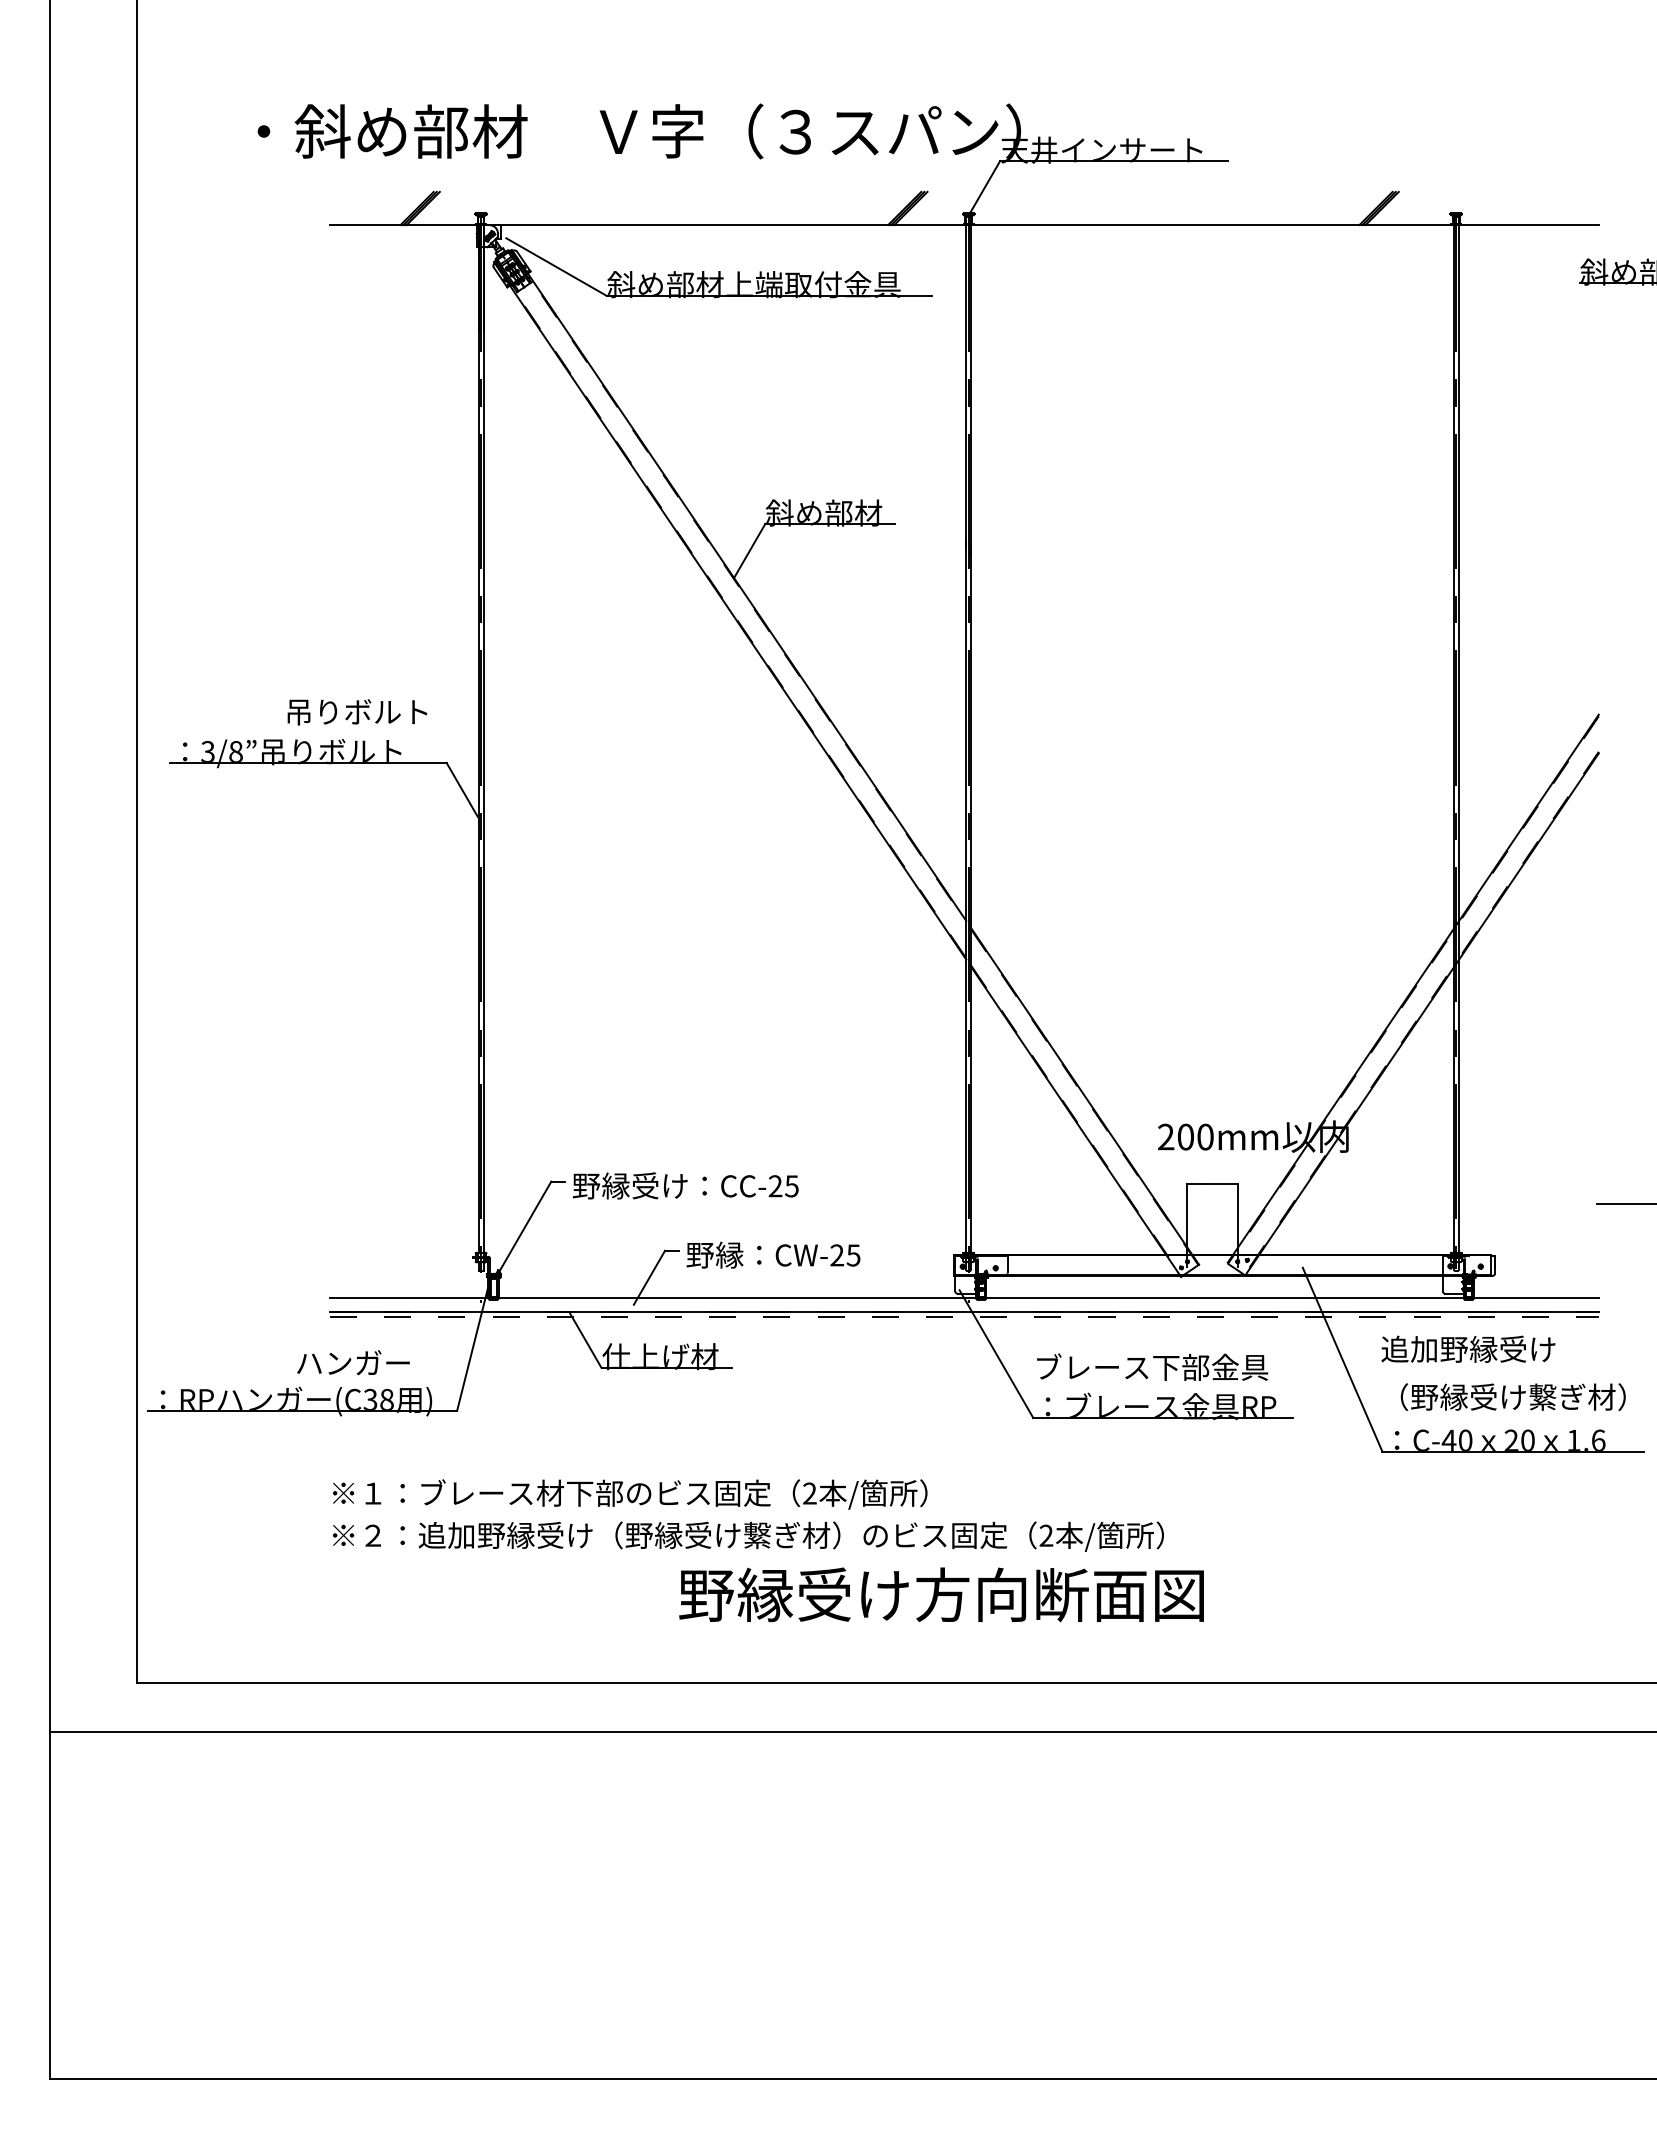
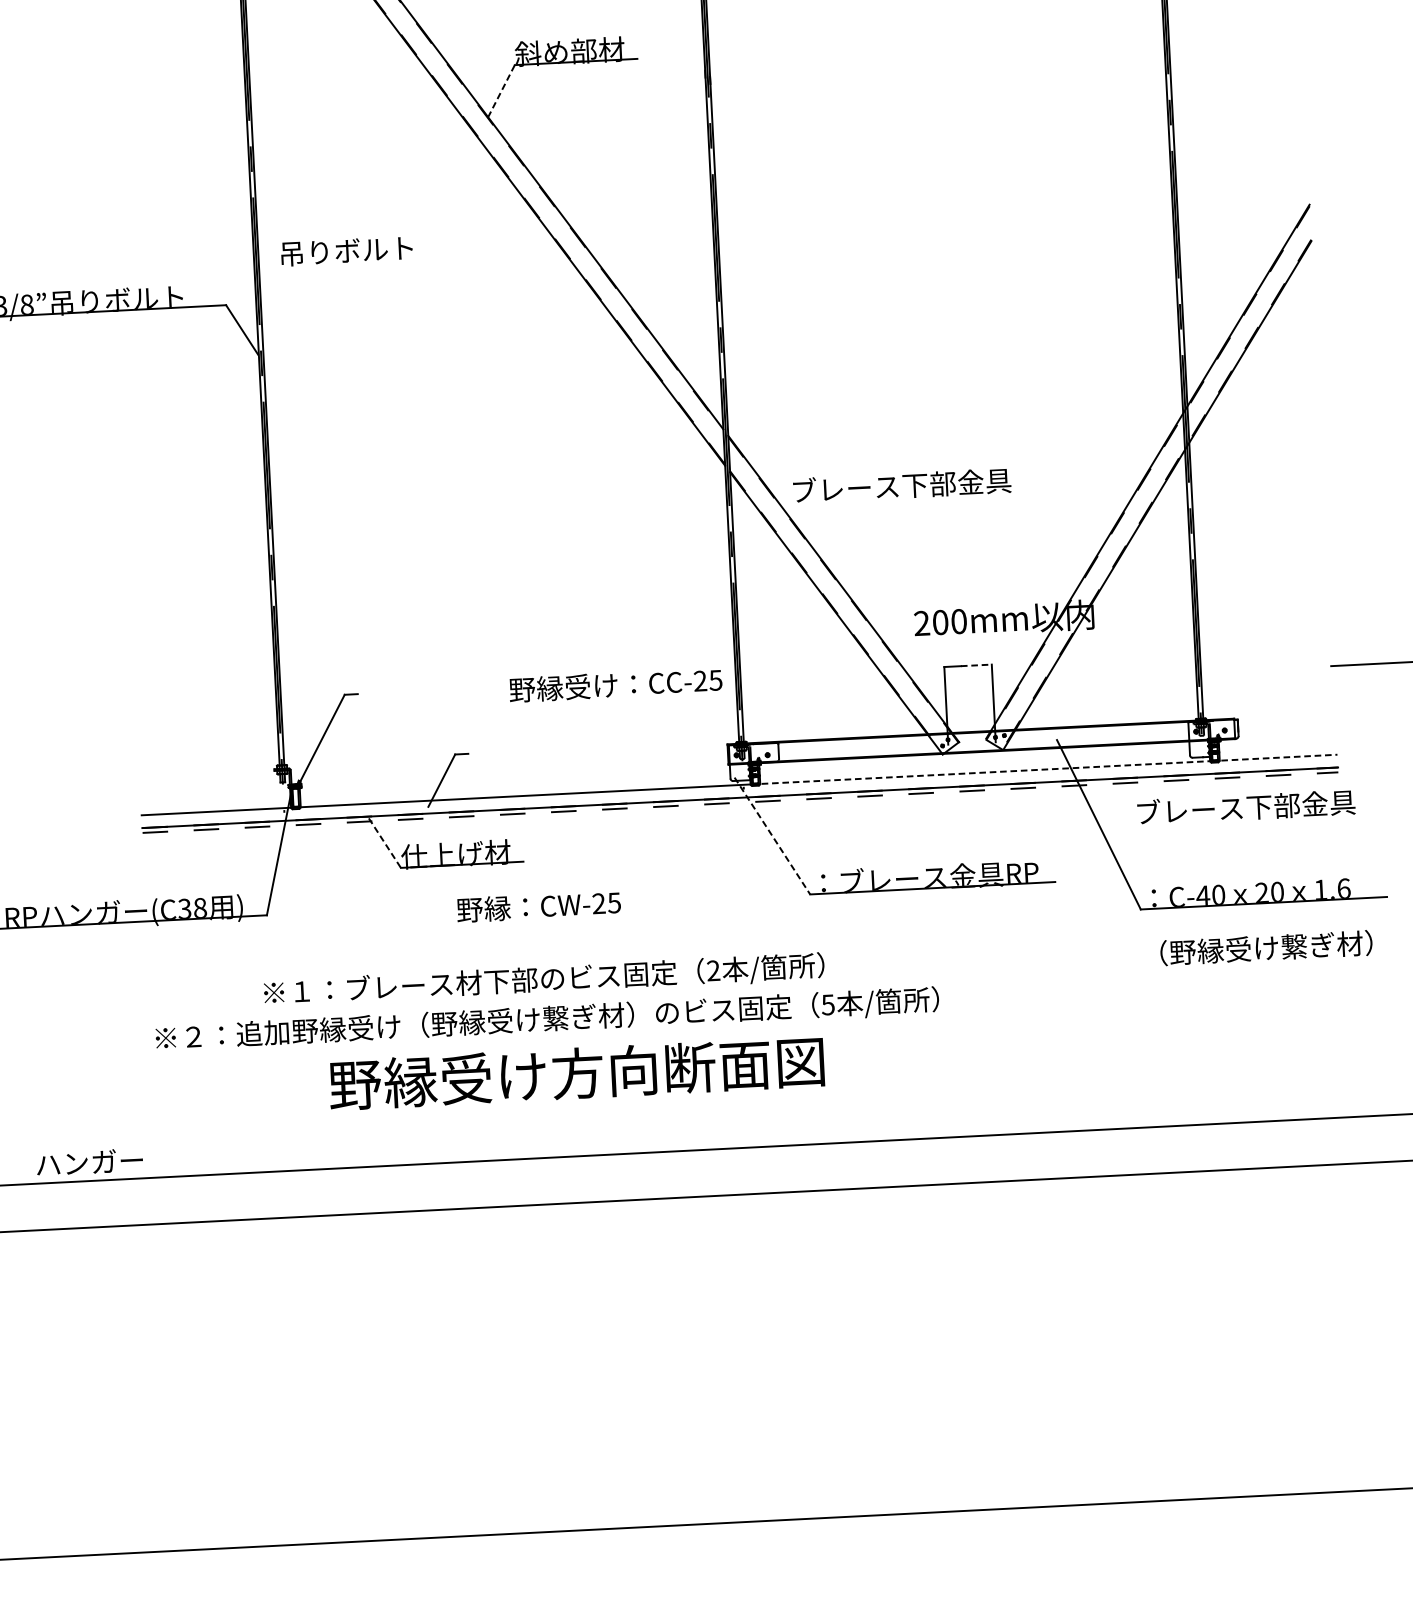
line: (749, 550) -> (501, 90), solid -> dashed
text: (357, 712) -> (347, 251), moved
line: (1221, 1184) -> (976, 665), solid -> dashed
text: (685, 1185) -> (615, 684), moved
text: (773, 1254) -> (538, 905), moved
line: (1221, 1298) -> (981, 772), solid -> dashed
line: (1537, 1298) -> (1279, 757), solid -> dashed
line: (586, 1341) -> (385, 843), solid -> dashed
text: (1498, 1348) -> (1245, 806), 追加野縁受け -> ブレース下部金具
line: (996, 1354) -> (772, 836), solid -> dashed
text: (353, 1362) -> (89, 1162), moved
text: (1152, 1366) -> (902, 485), moved
text: (1512, 1396) -> (1265, 947), moved
text: (630, 1494) -> (544, 980), moved
text: (1046, 1535) -> (828, 1004), 2 -> 5
text: (941, 1594) -> (576, 1073), moved

